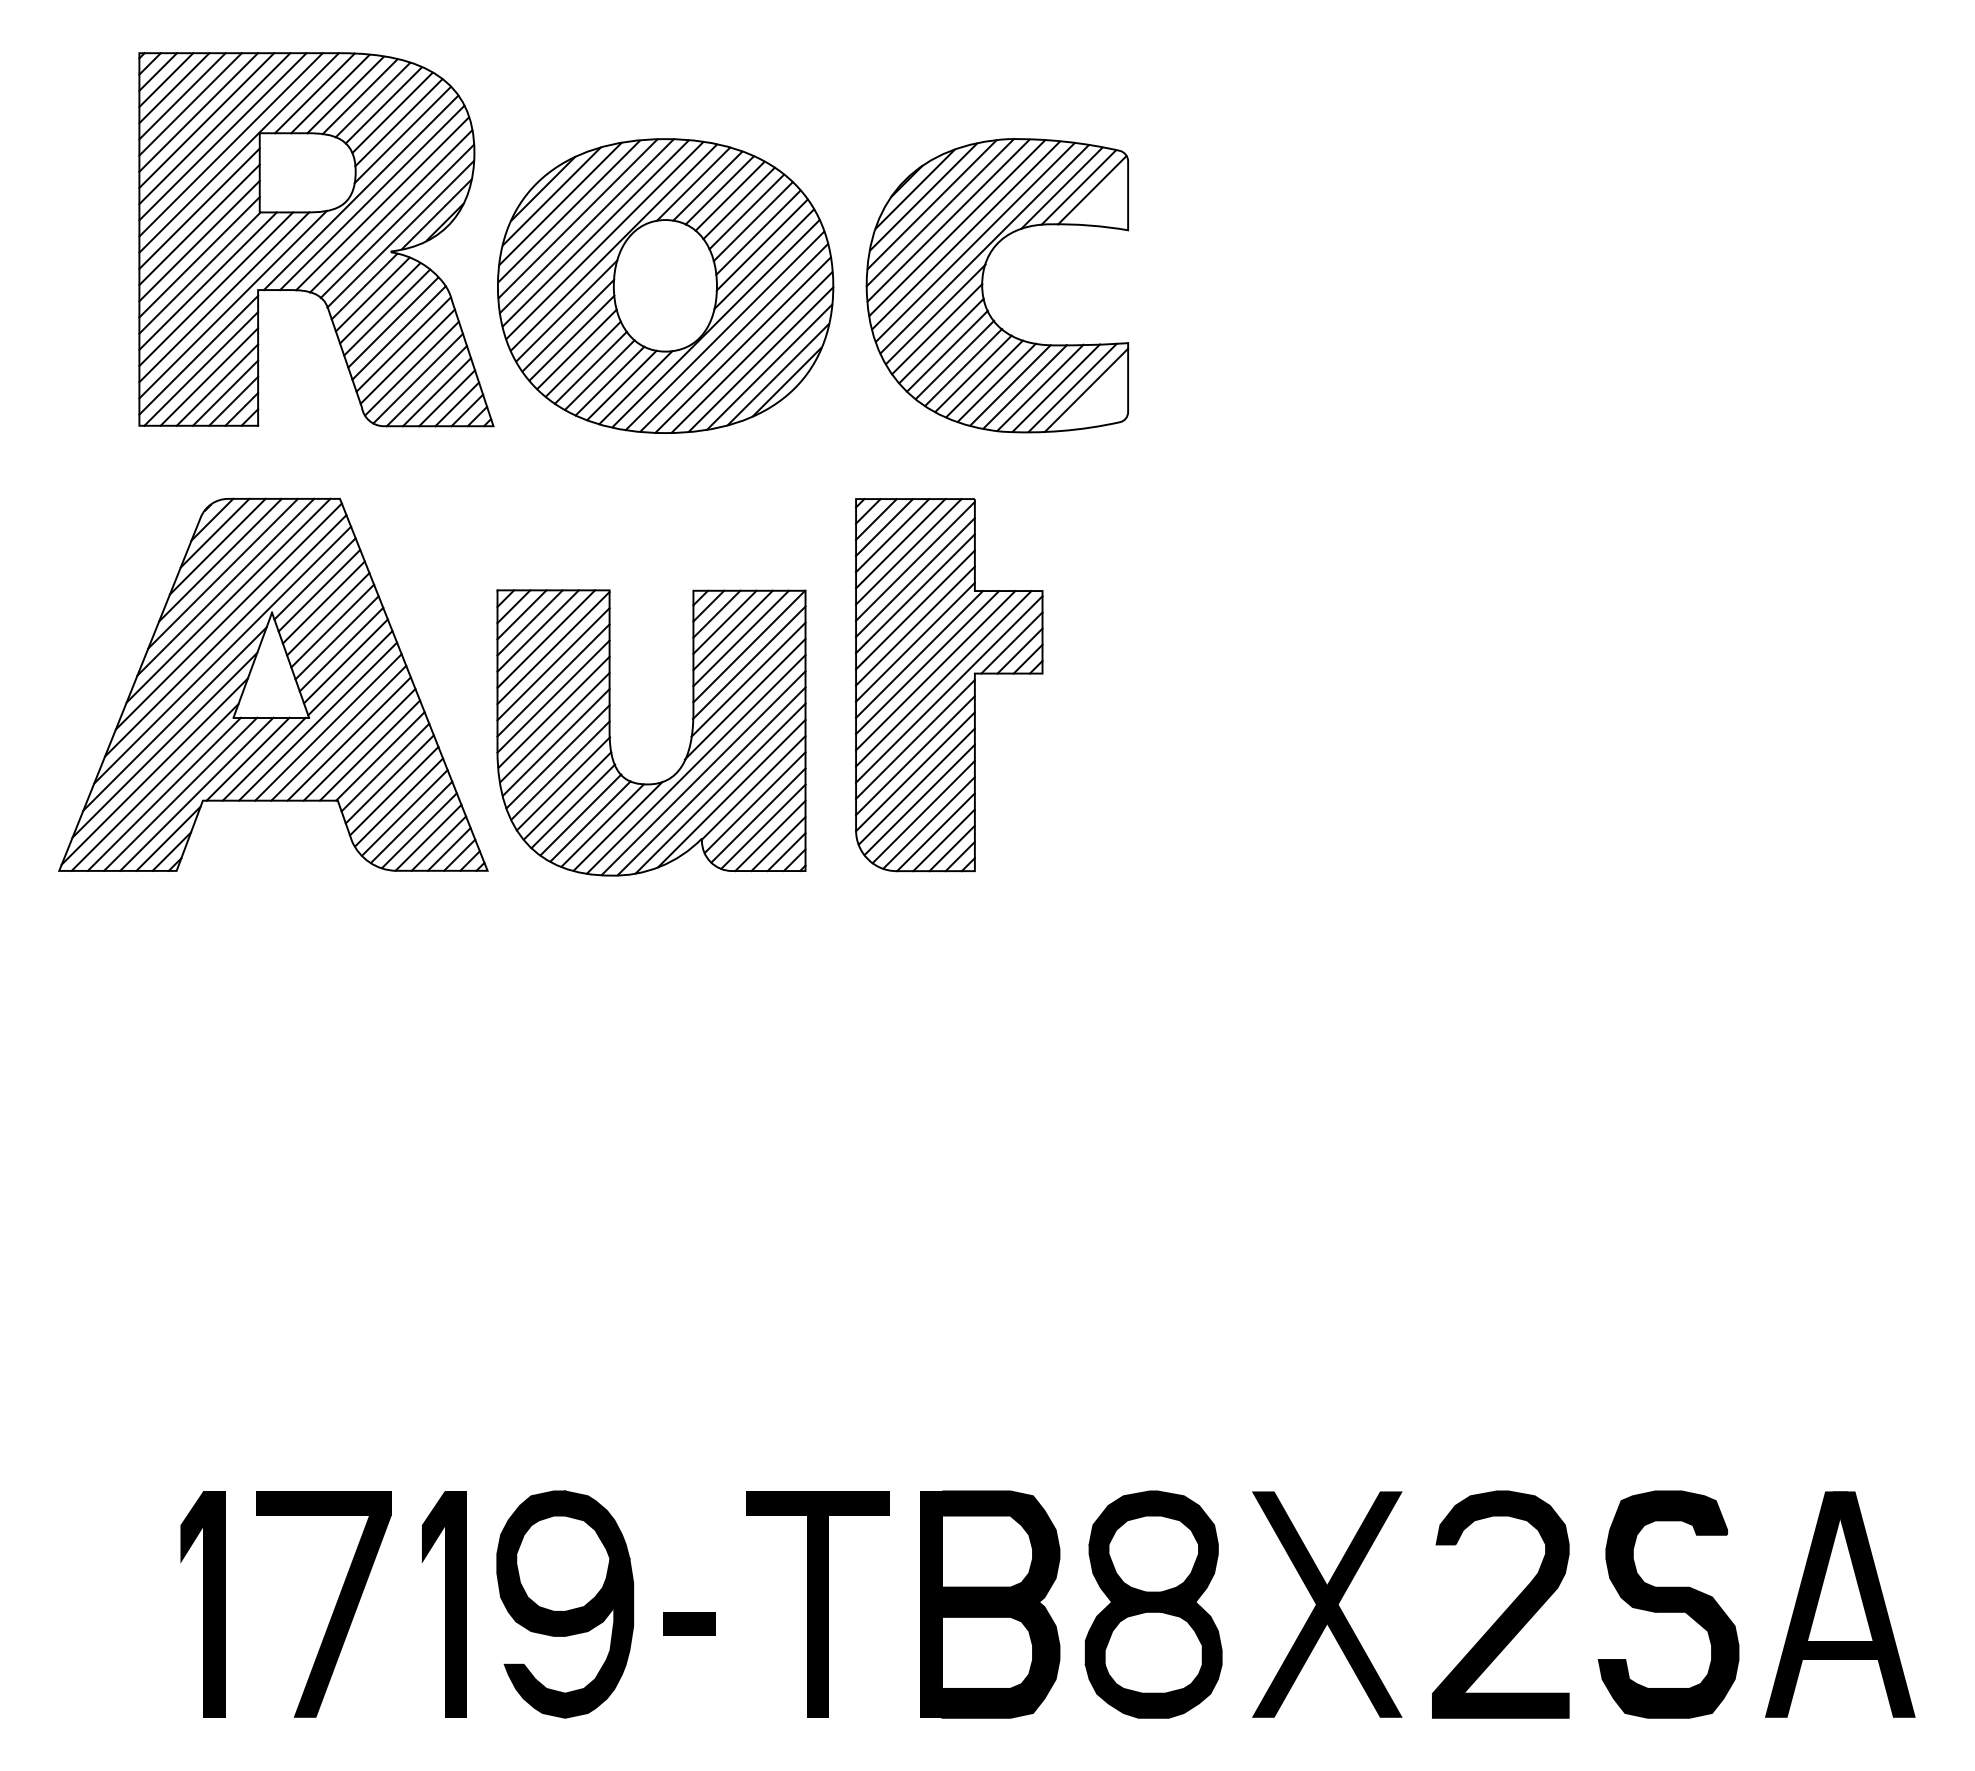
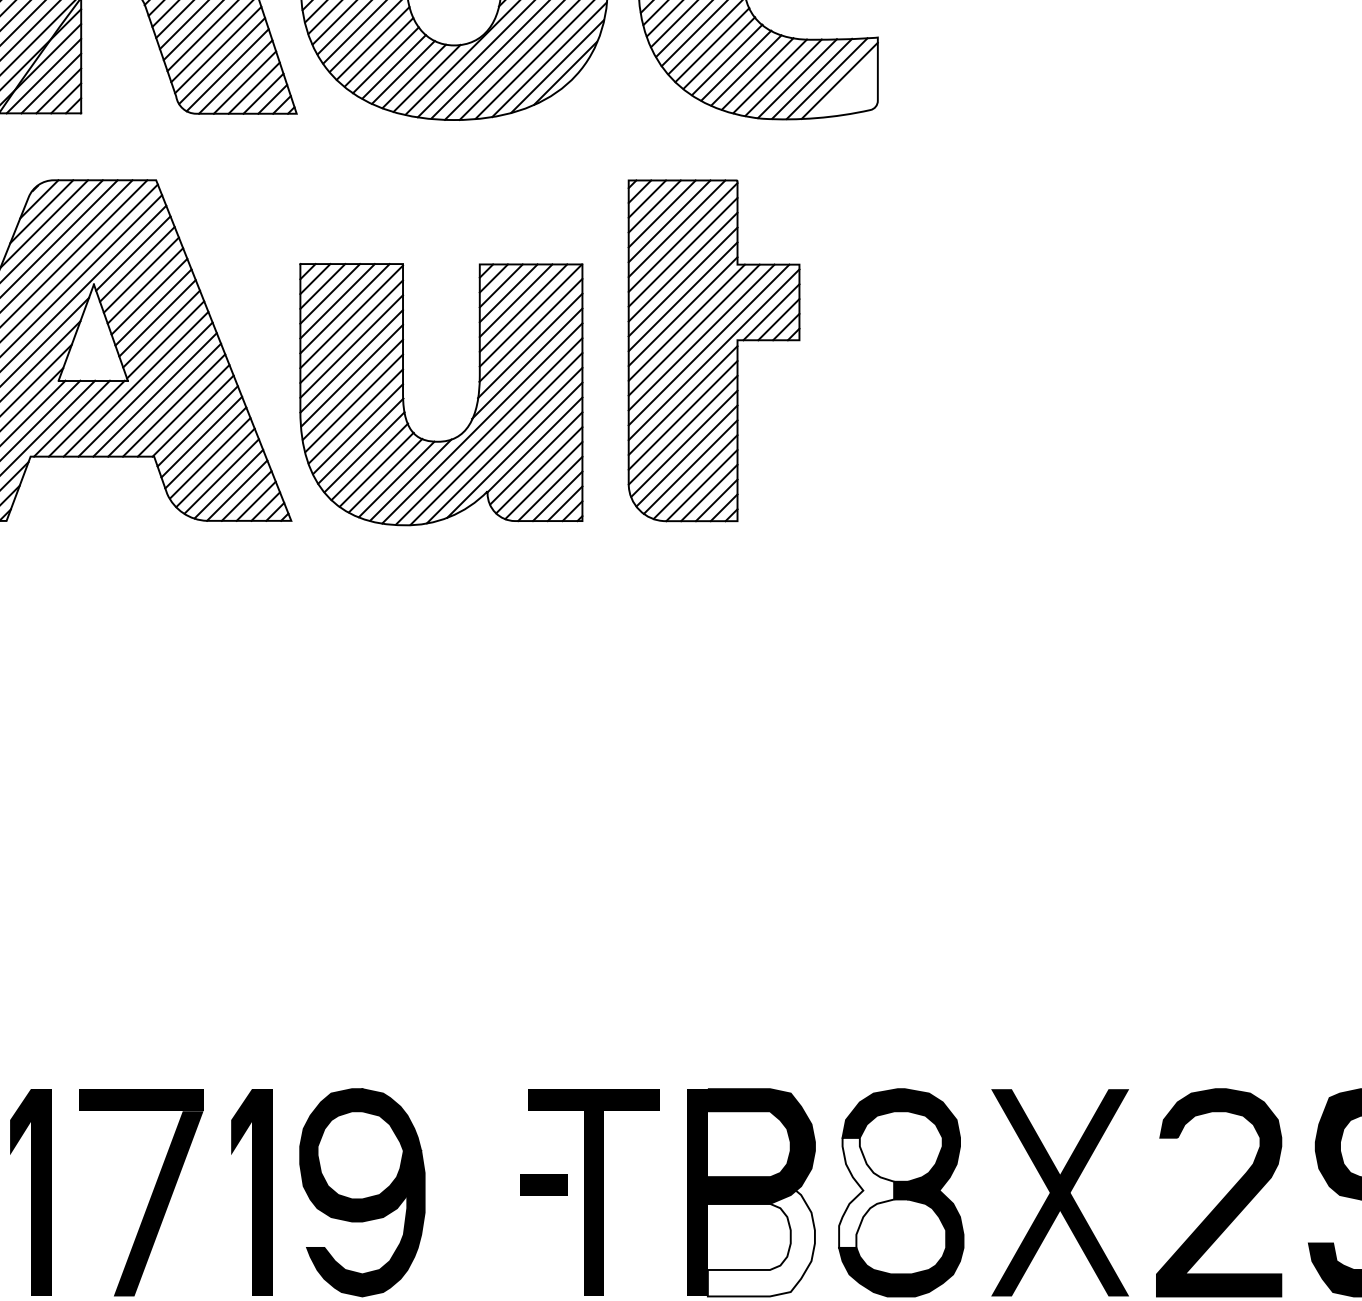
fill: (1115, 1604) -> (866, 1192), removed
part: (689, 1623) -> (543, 1184), moved
fill: (1000, 1652) -> (760, 1236), removed

